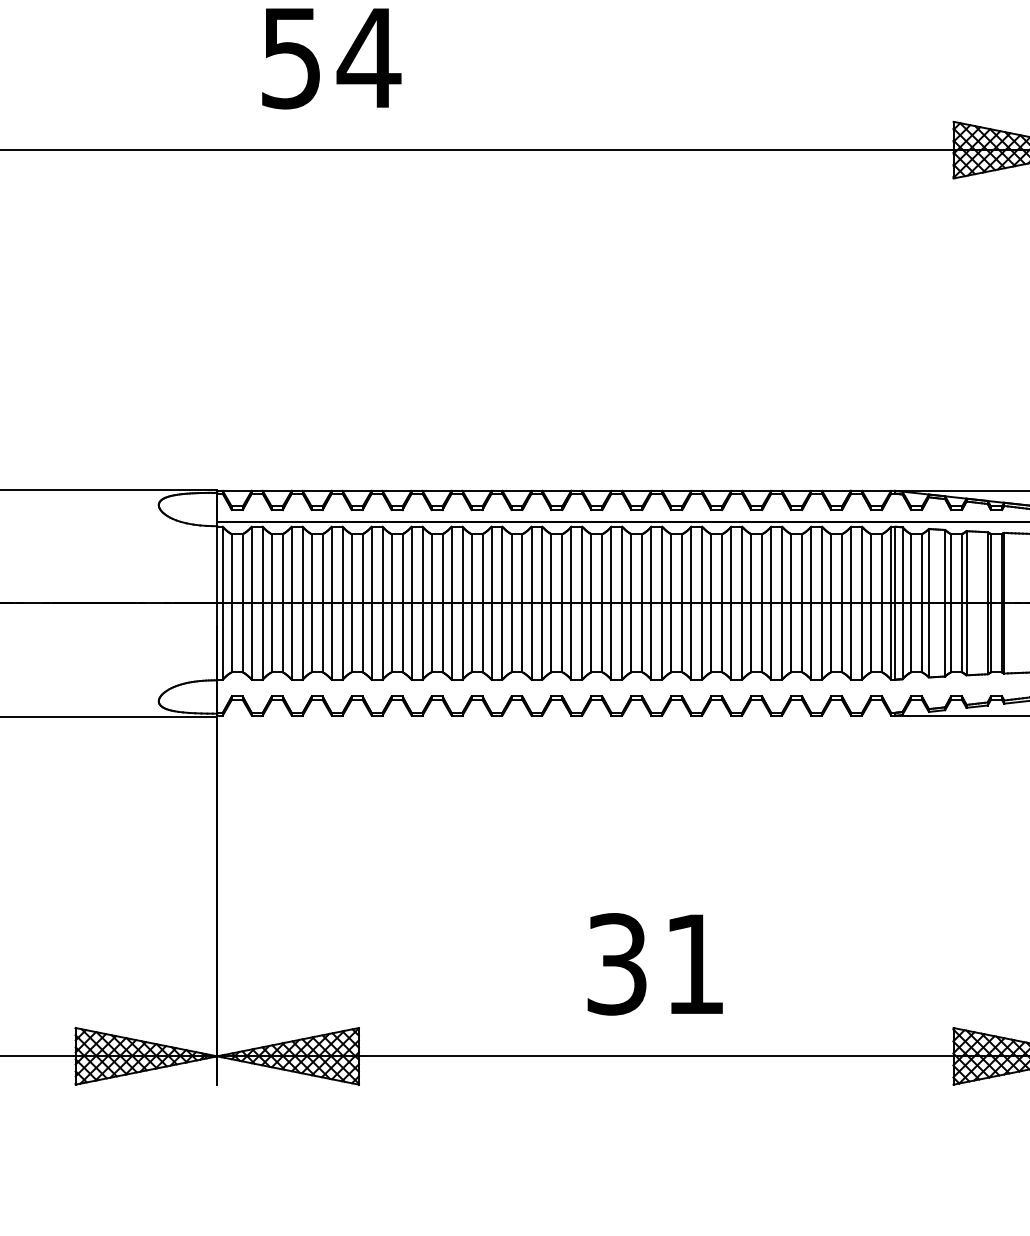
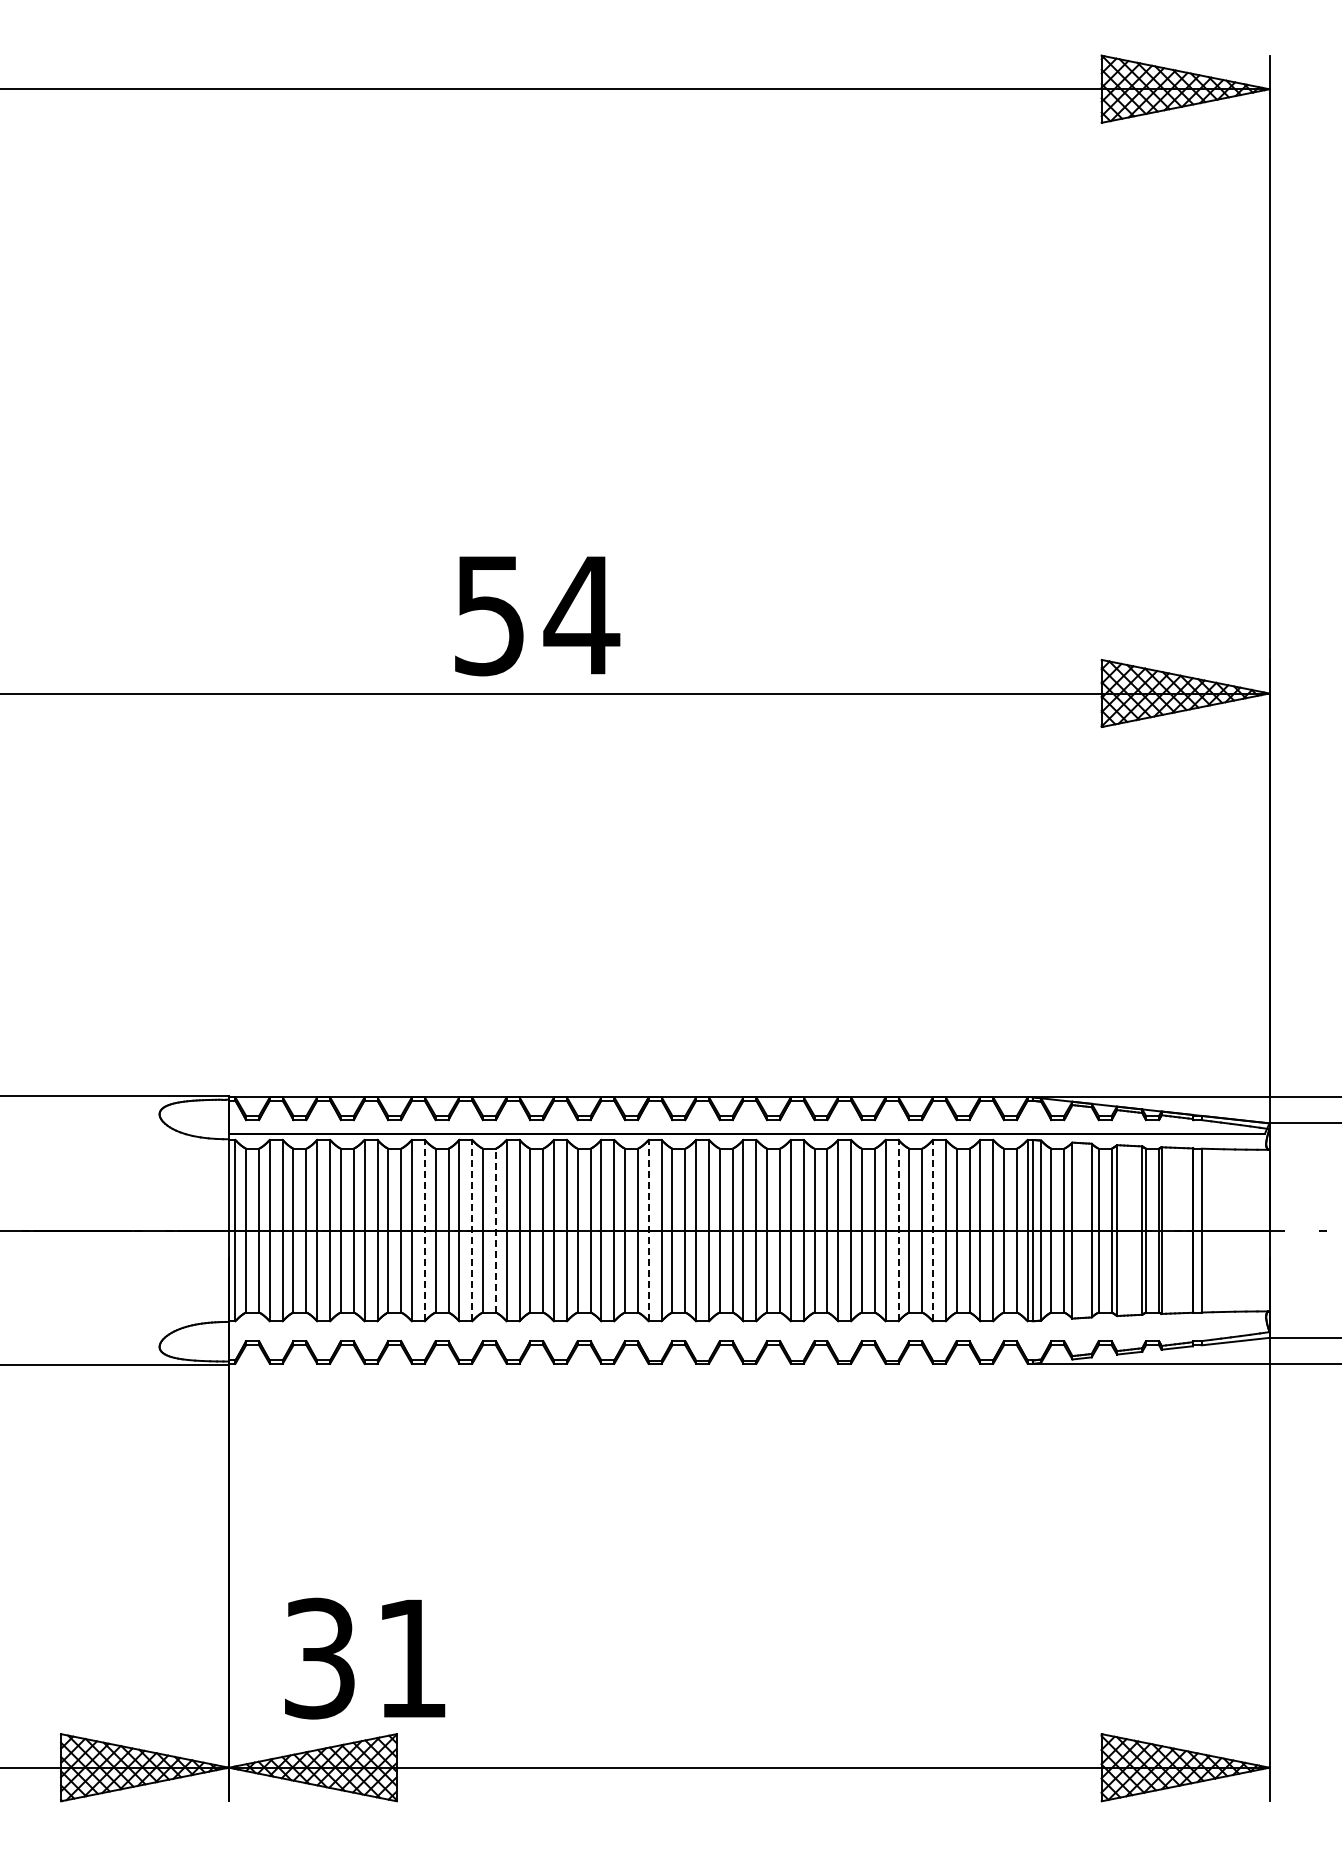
text: (331, 59) -> (537, 616), moved
line: (382, 603) -> (424, 1230), solid -> dashed
line: (422, 603) -> (472, 1230), solid -> dashed
line: (442, 603) -> (495, 1230), solid -> dashed
line: (571, 603) -> (648, 1230), solid -> dashed
line: (782, 603) -> (898, 1230), solid -> dashed
line: (810, 603) -> (932, 1230), solid -> dashed
text: (655, 964) -> (365, 1658), moved

